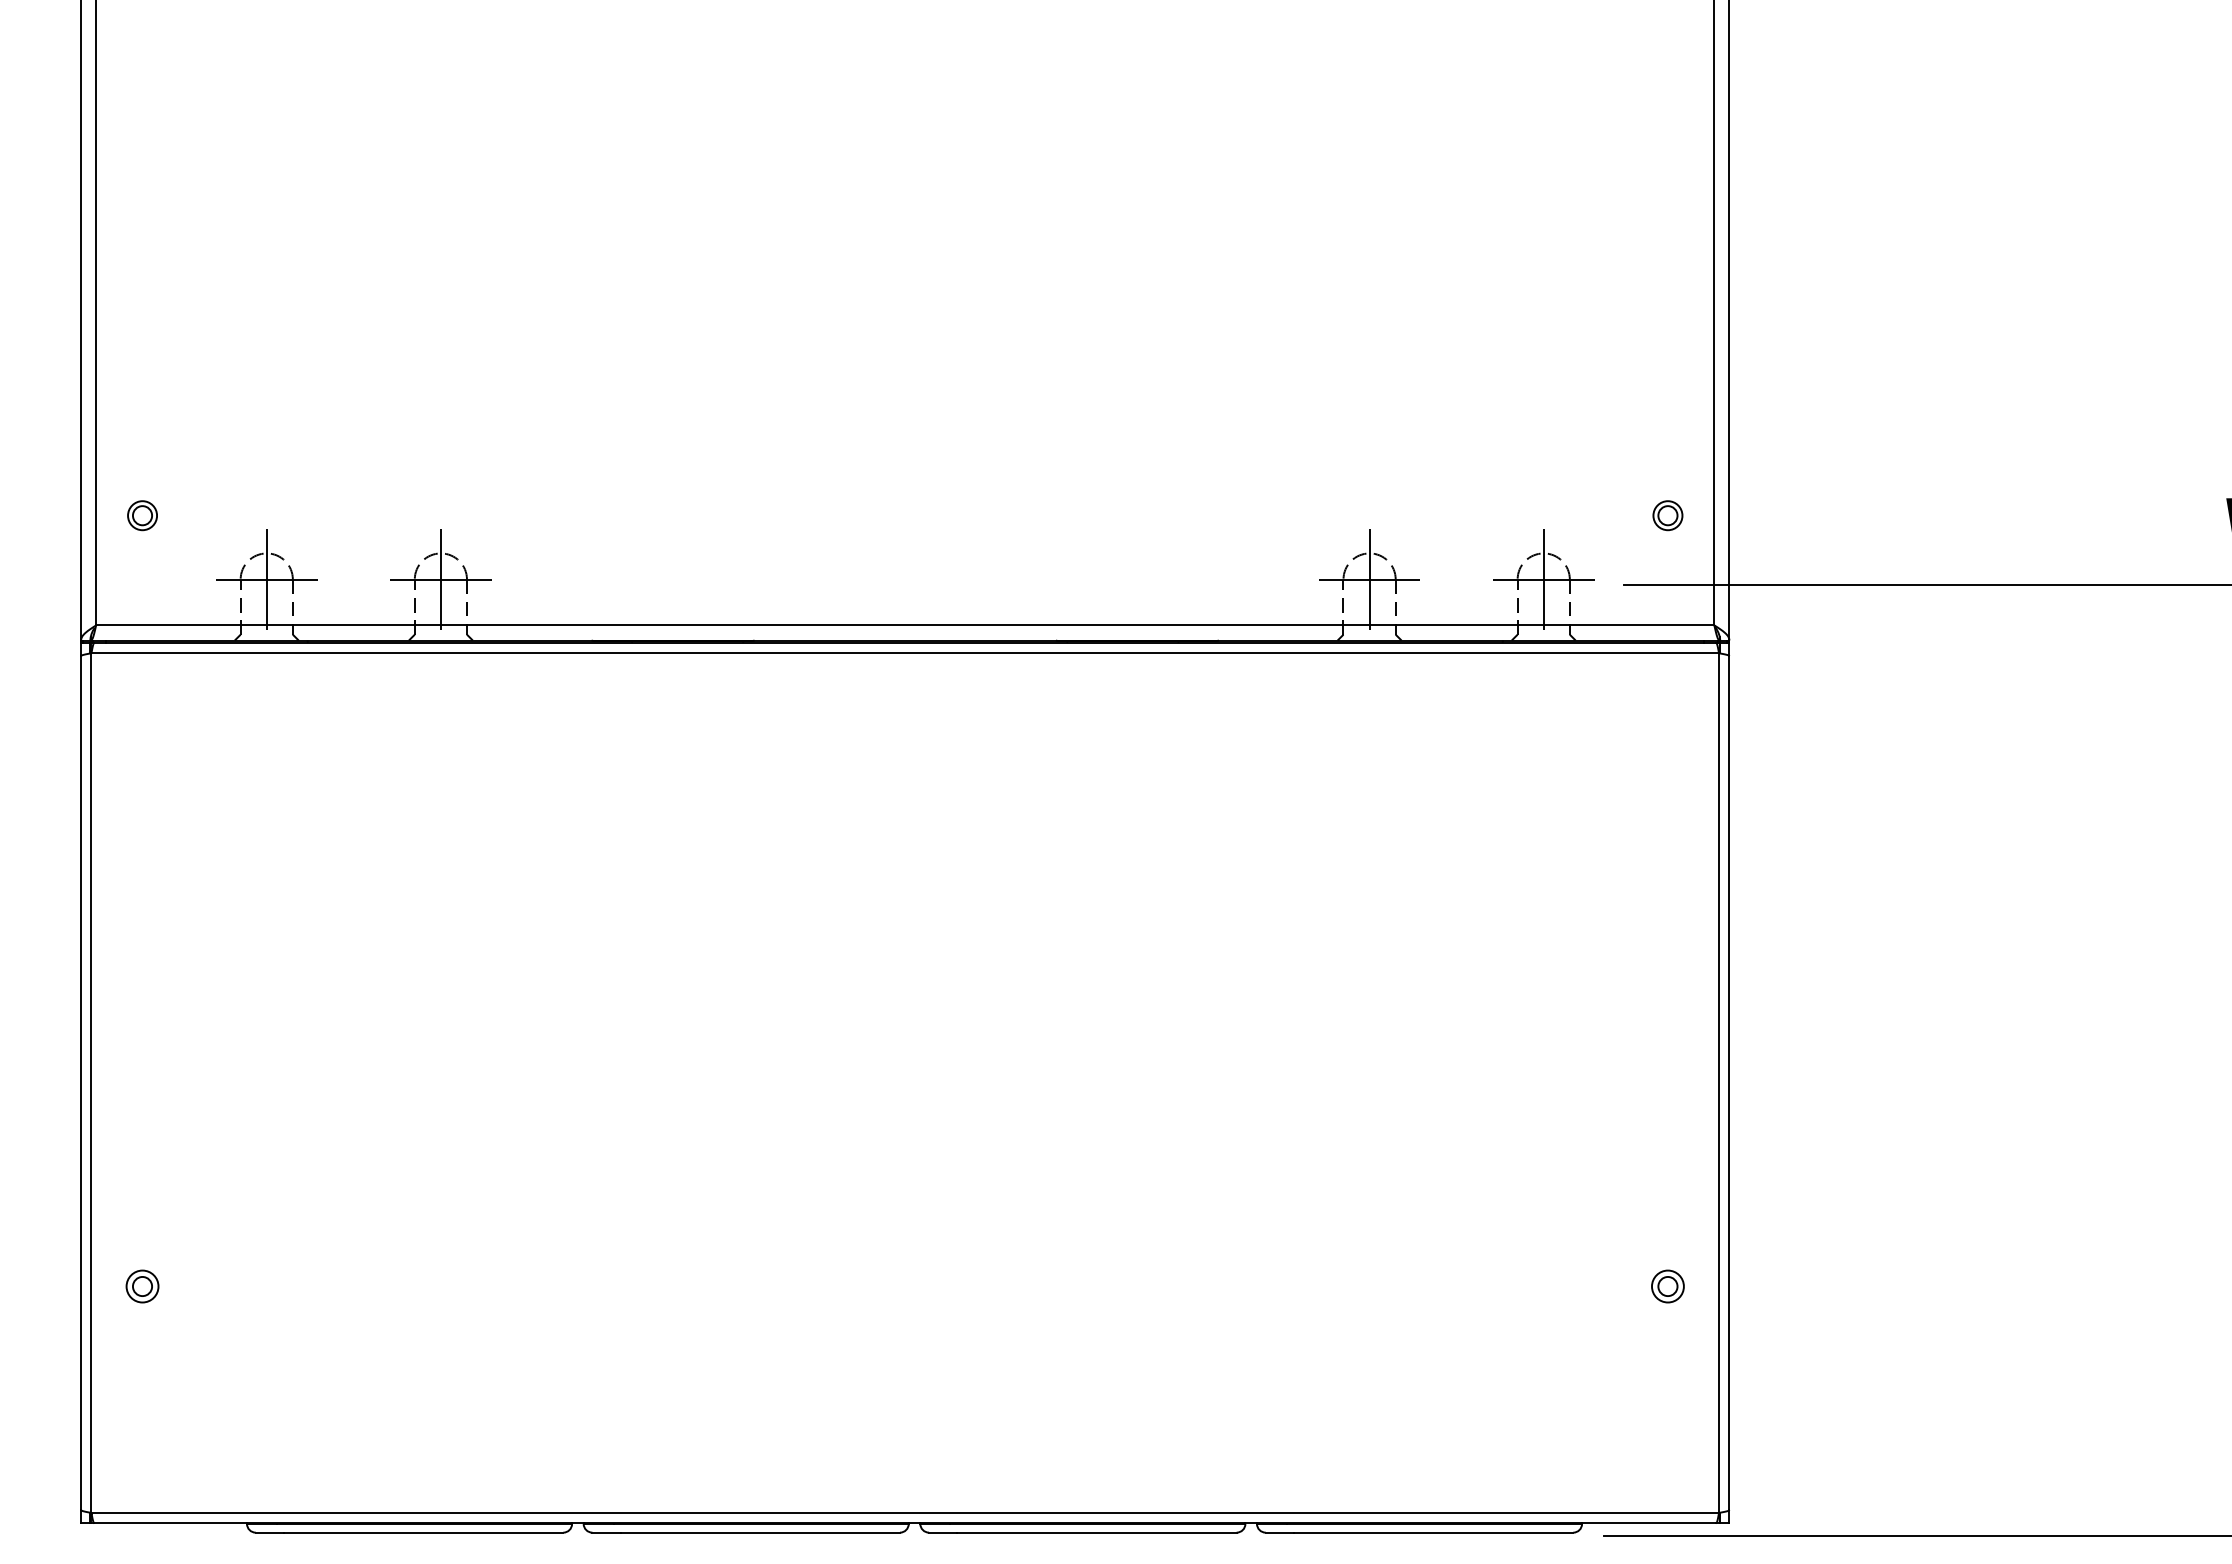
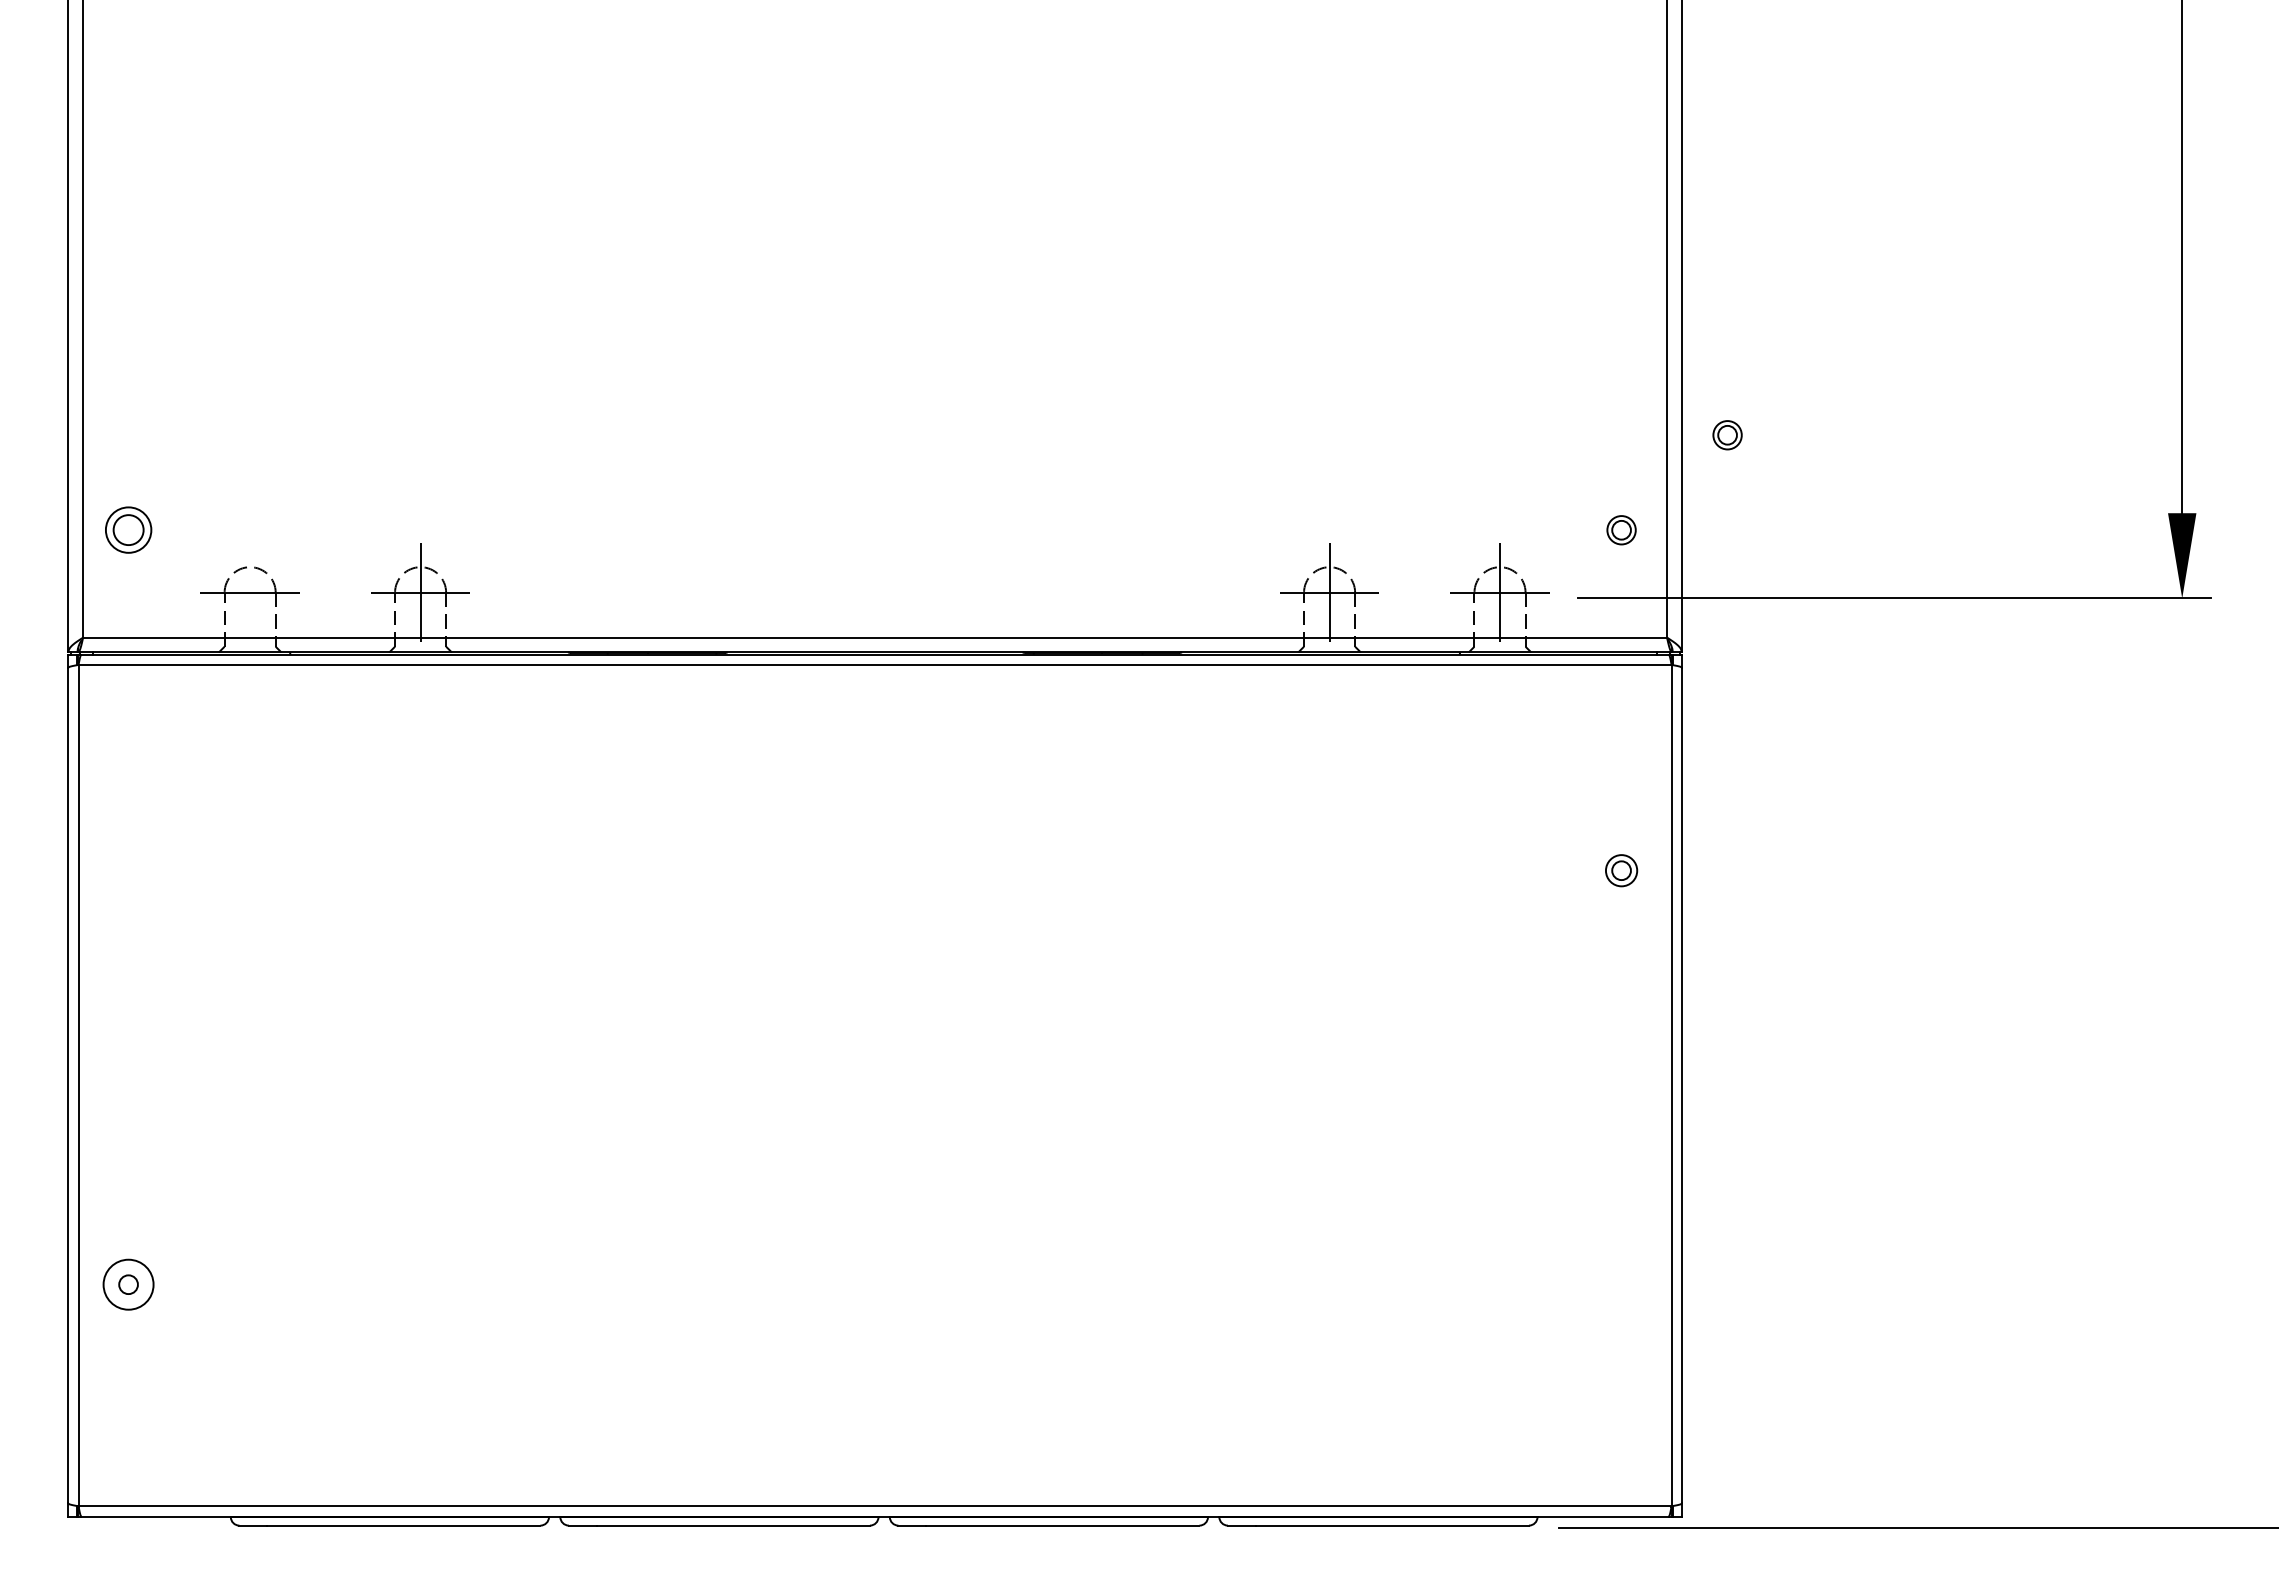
part: (1776, 418) -> (1727, 435), added
part: (142, 515) -> (128, 530), size x1.6
line: (267, 579) -> (250, 592), removed
circle: (142, 1286) -> (128, 1284), size x1.6
part: (1667, 1286) -> (1621, 870), moved

